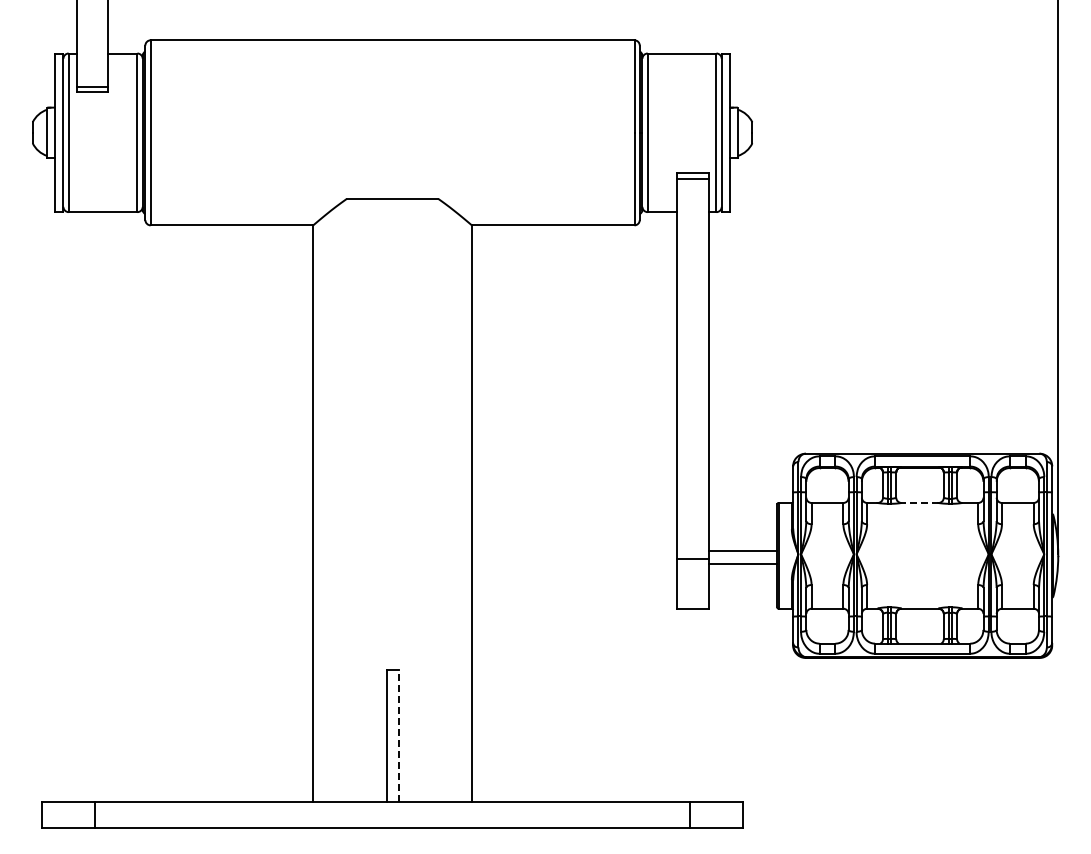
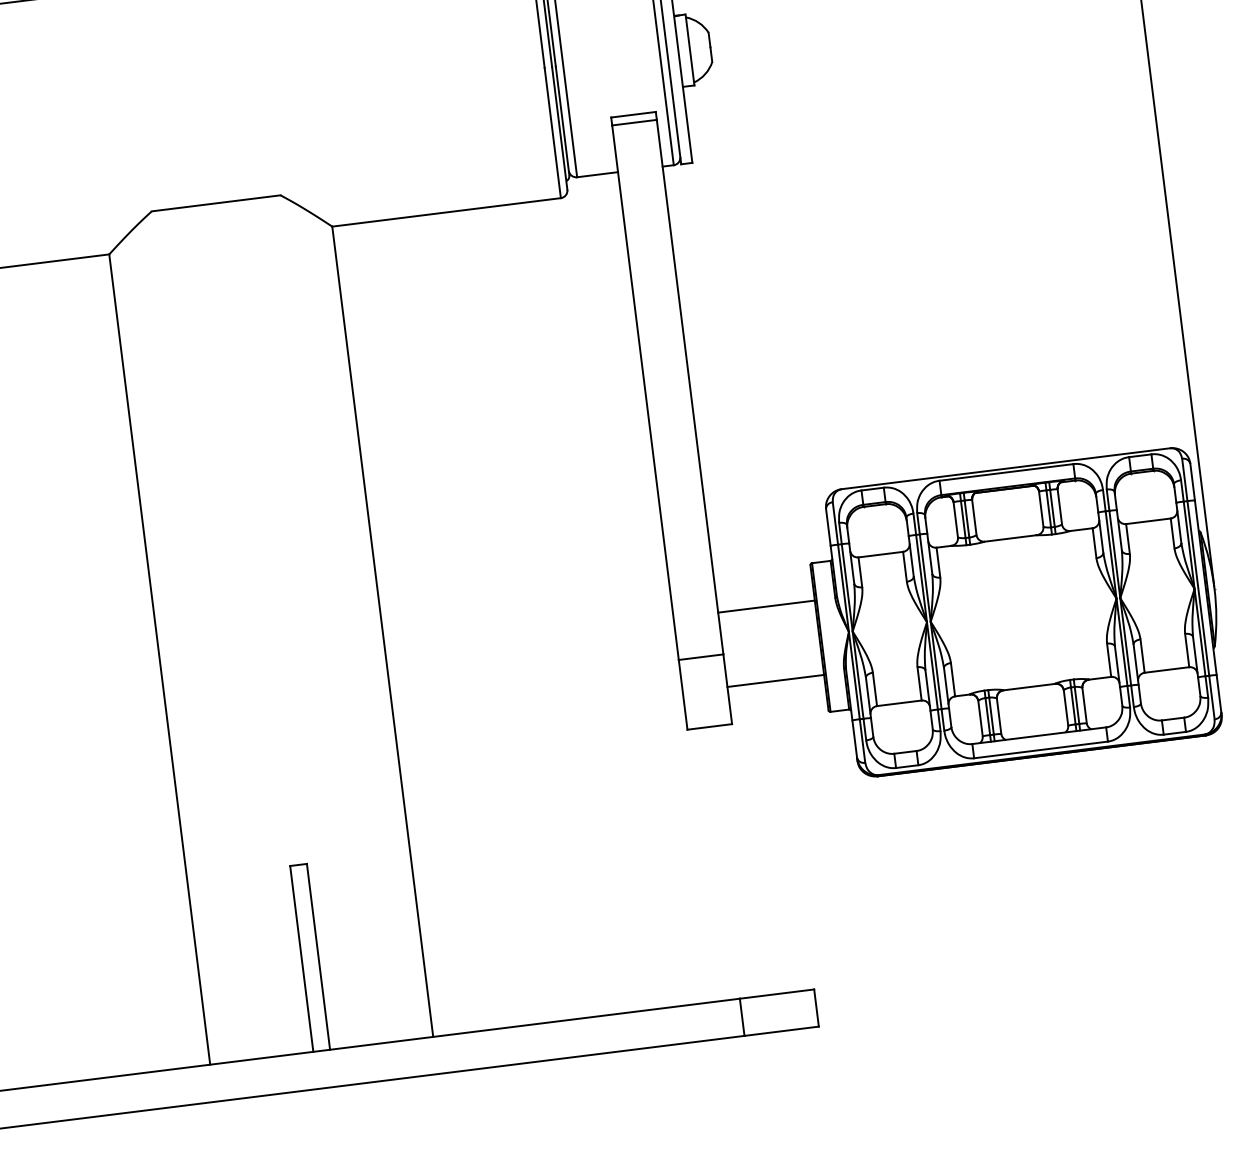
line: (920, 502) -> (1011, 537), dashed -> solid
line: (742, 551) -> (775, 681), moved
line: (742, 564) -> (765, 606), moved
line: (398, 735) -> (318, 956), dashed -> solid

